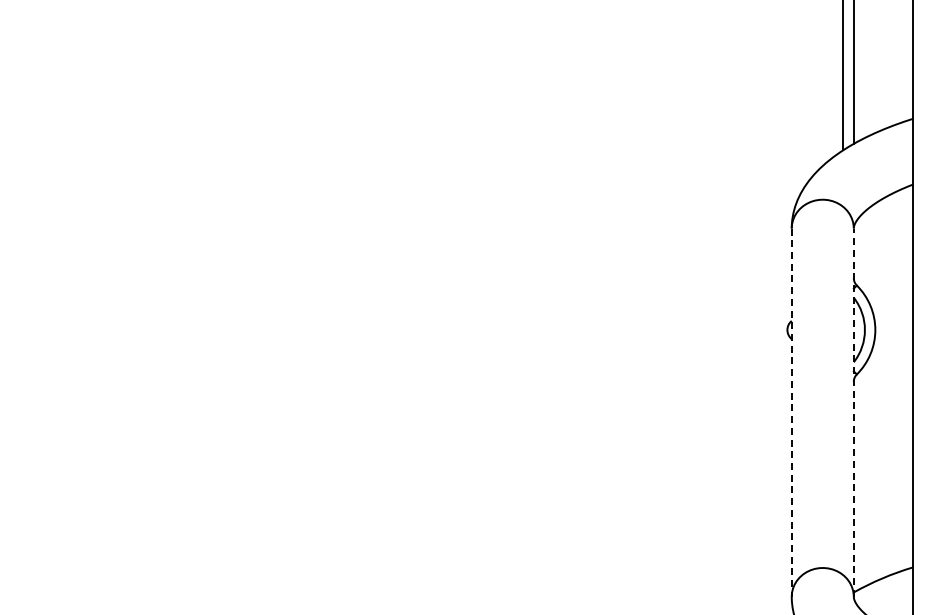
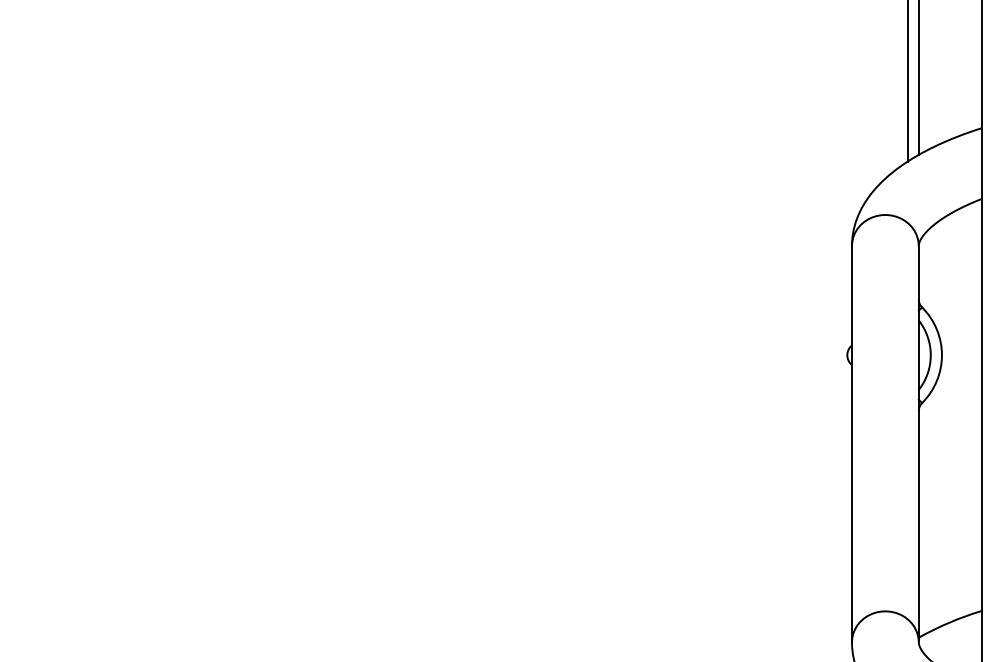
line: (853, 412) -> (918, 444), dashed -> solid
line: (791, 413) -> (851, 445), dashed -> solid

